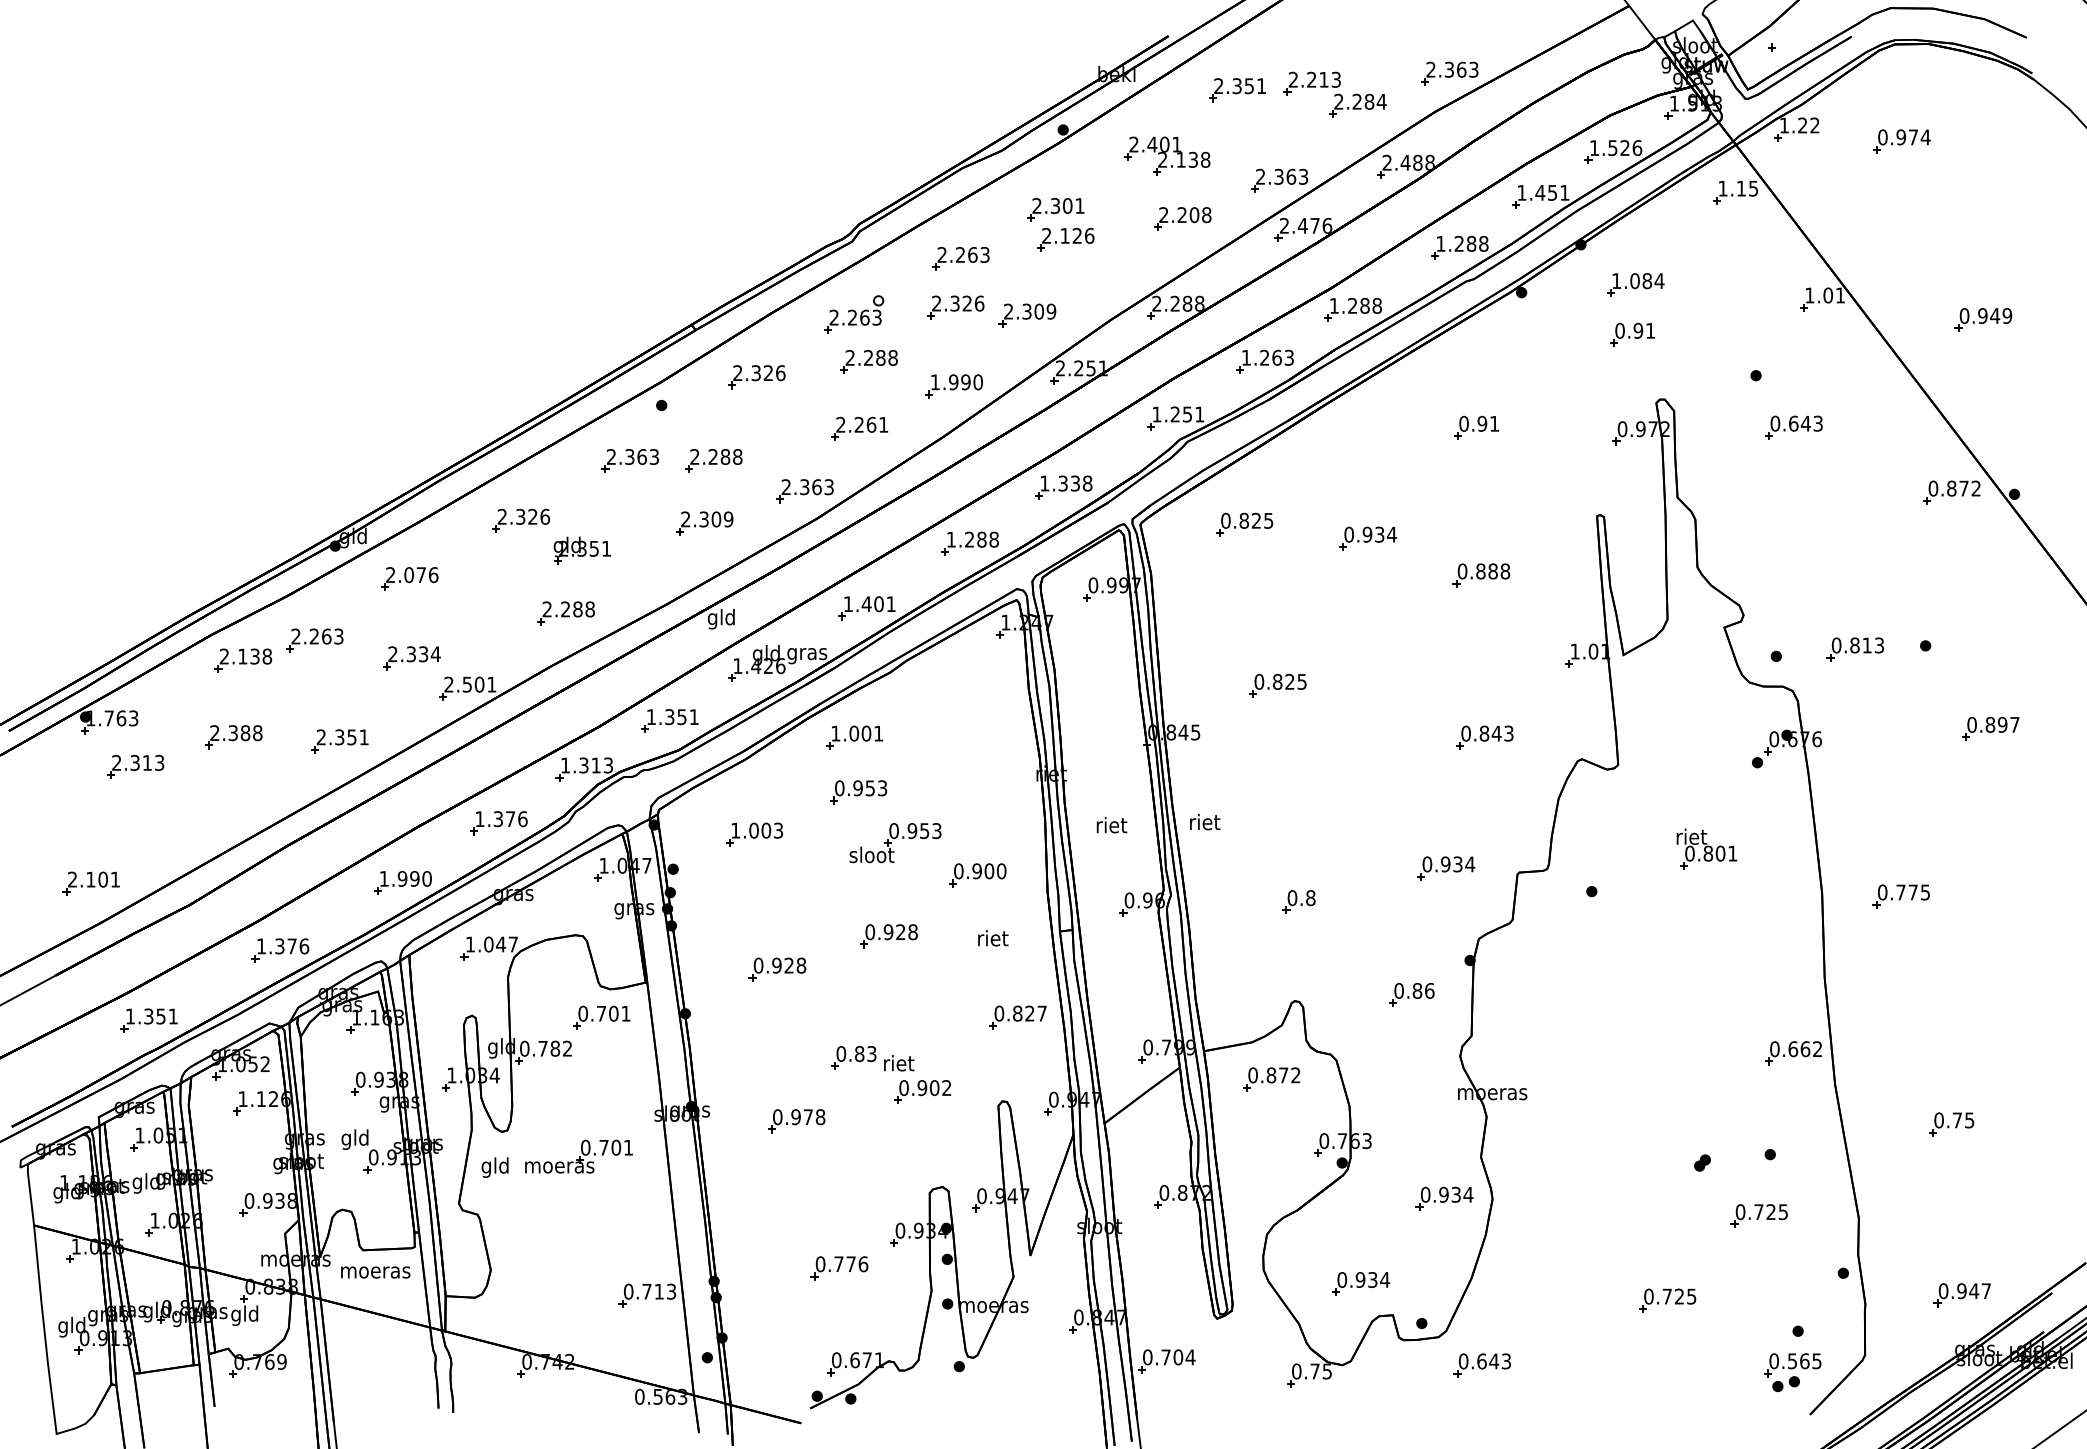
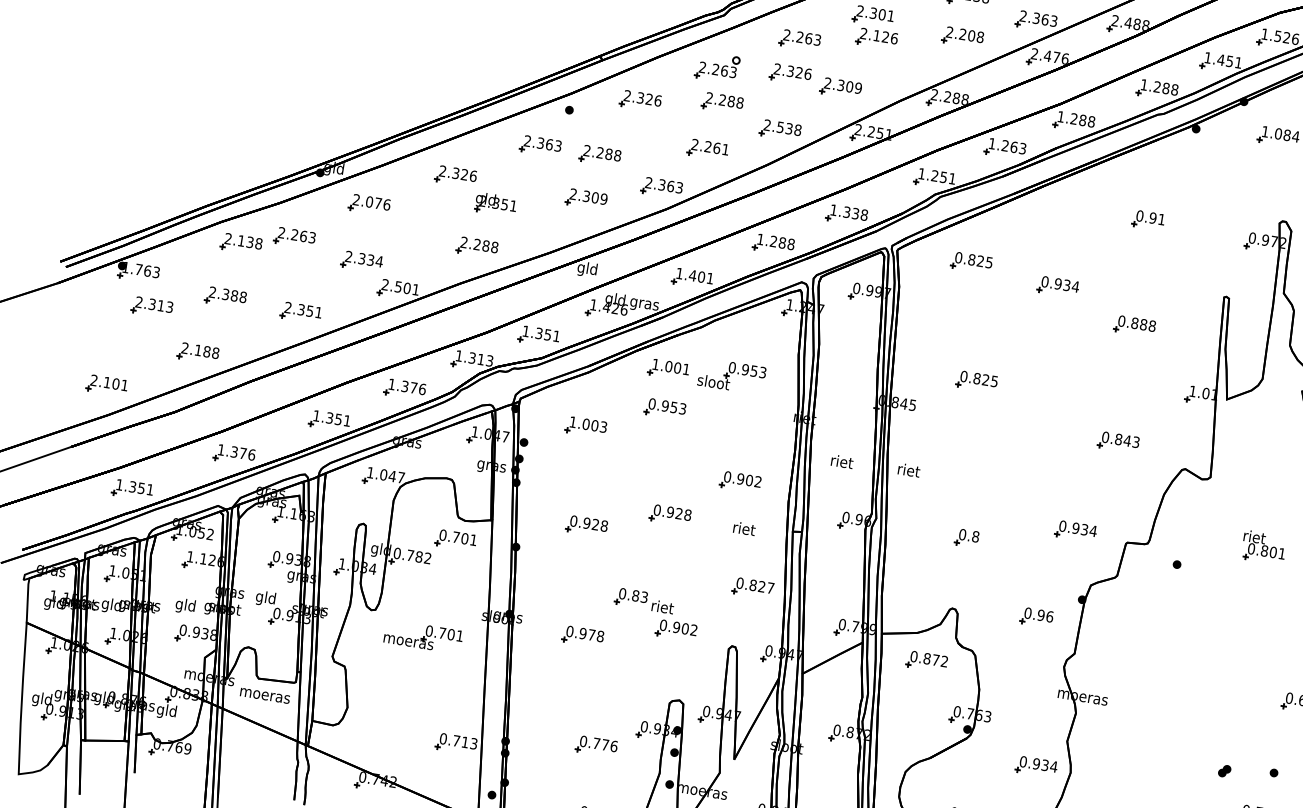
part: (1632, 334) -> (1270, 171), removed
text: (956, 382) -> (782, 127), 1.990 -> 2.538
part: (208, 819) -> (198, 353), added
part: (895, 843) -> (731, 376), moved
text: (1001, 871) -> (758, 482), 0.900 -> 0.902
text: (414, 878) -> (338, 419), 1.990 -> 1.351
text: (1417, 990) -> (1041, 615), 0.86 -> 0.96
text: (494, 1167) -> (185, 606), moved

